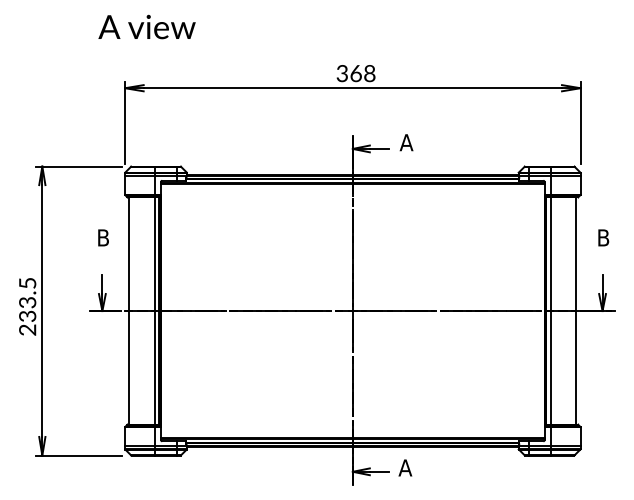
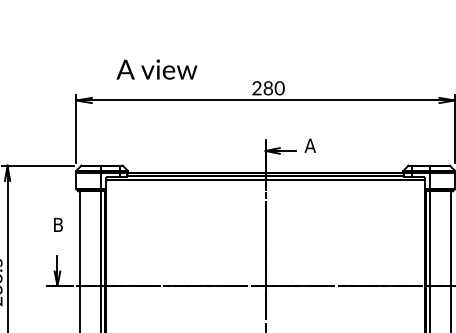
text: (146, 26) -> (156, 69), moved
text: (355, 73) -> (267, 88), 368 -> 280

